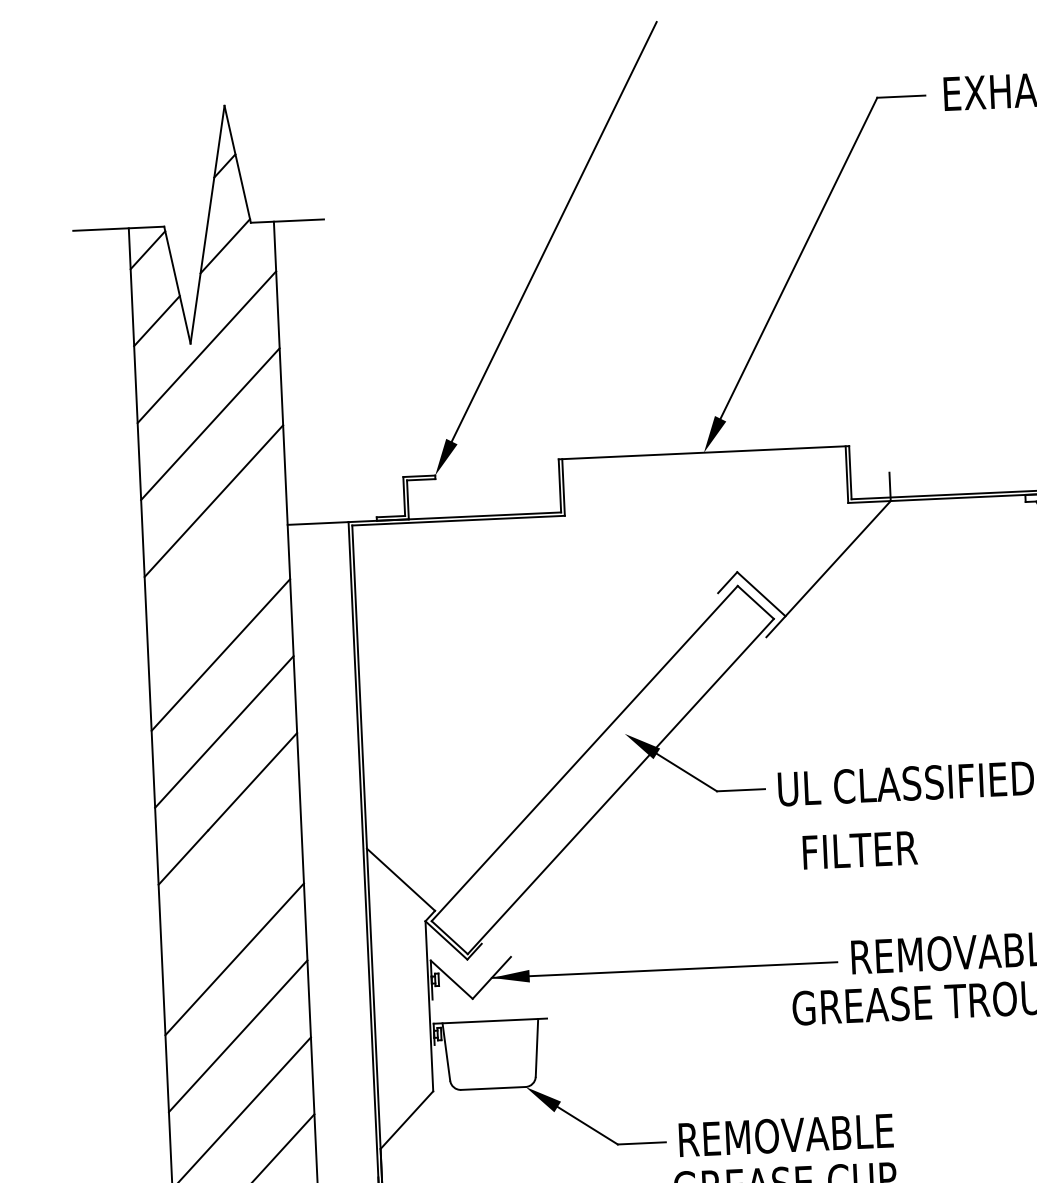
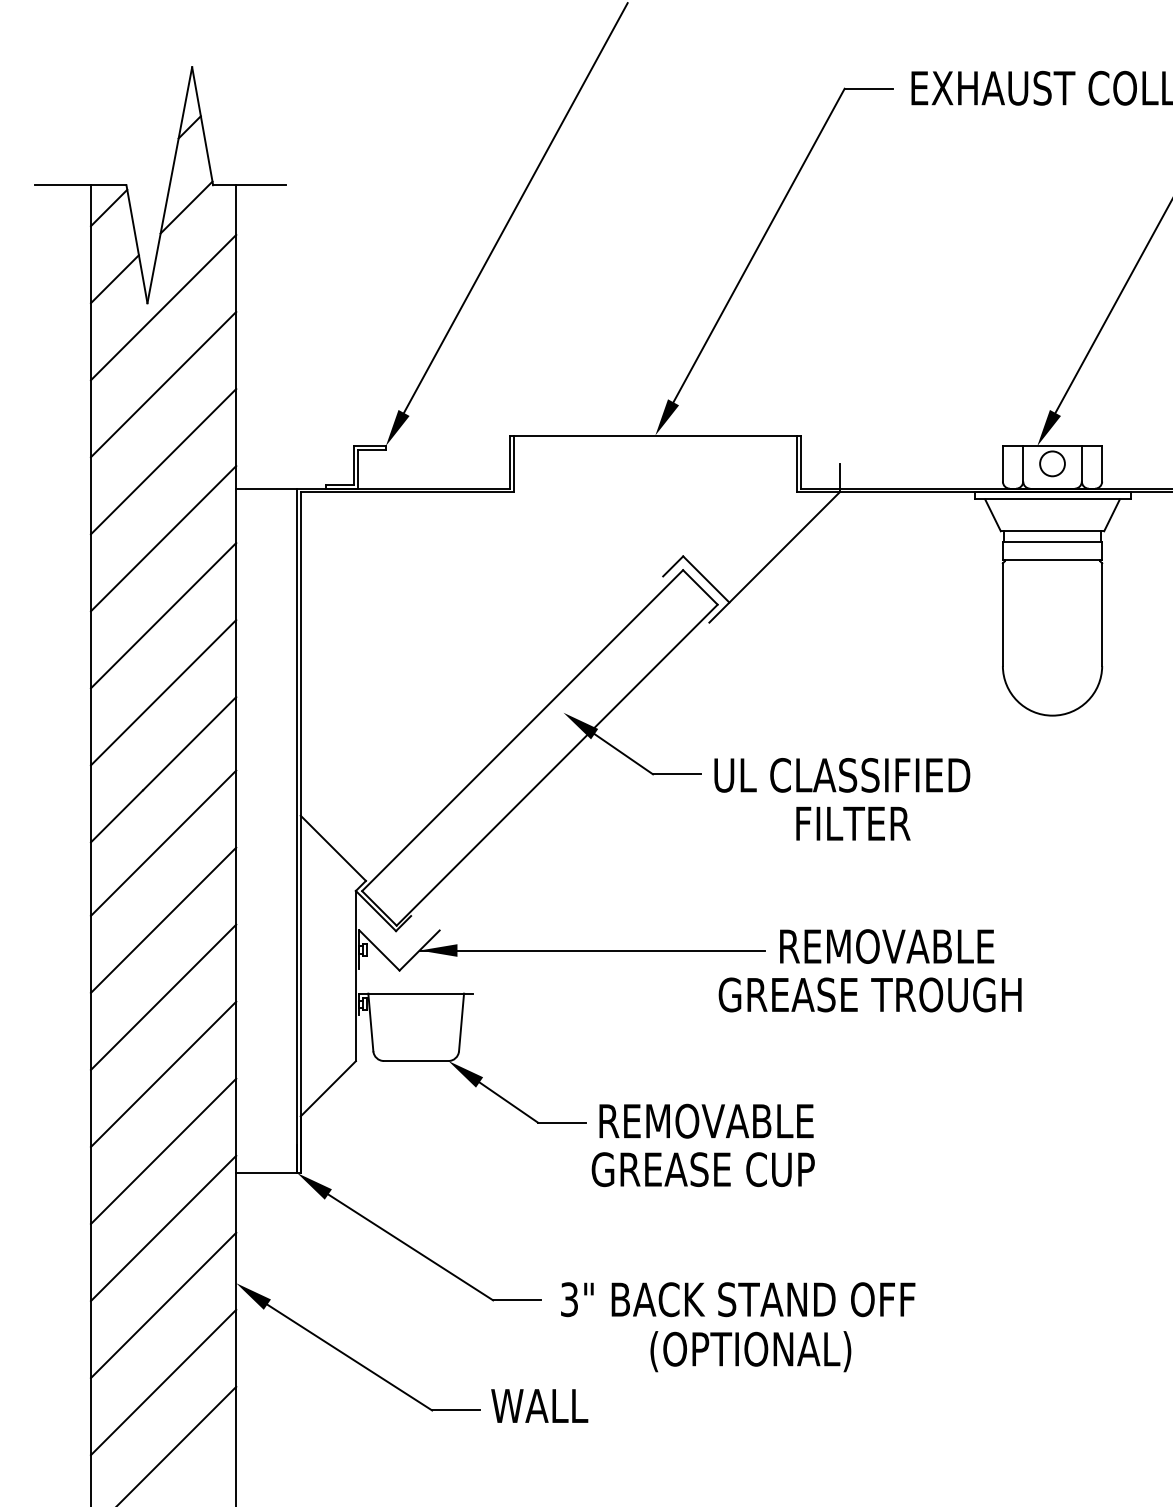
line: (217, 577) -> (163, 538), added
text: (860, 850) -> (853, 823), moved
line: (231, 881) -> (163, 842), added

